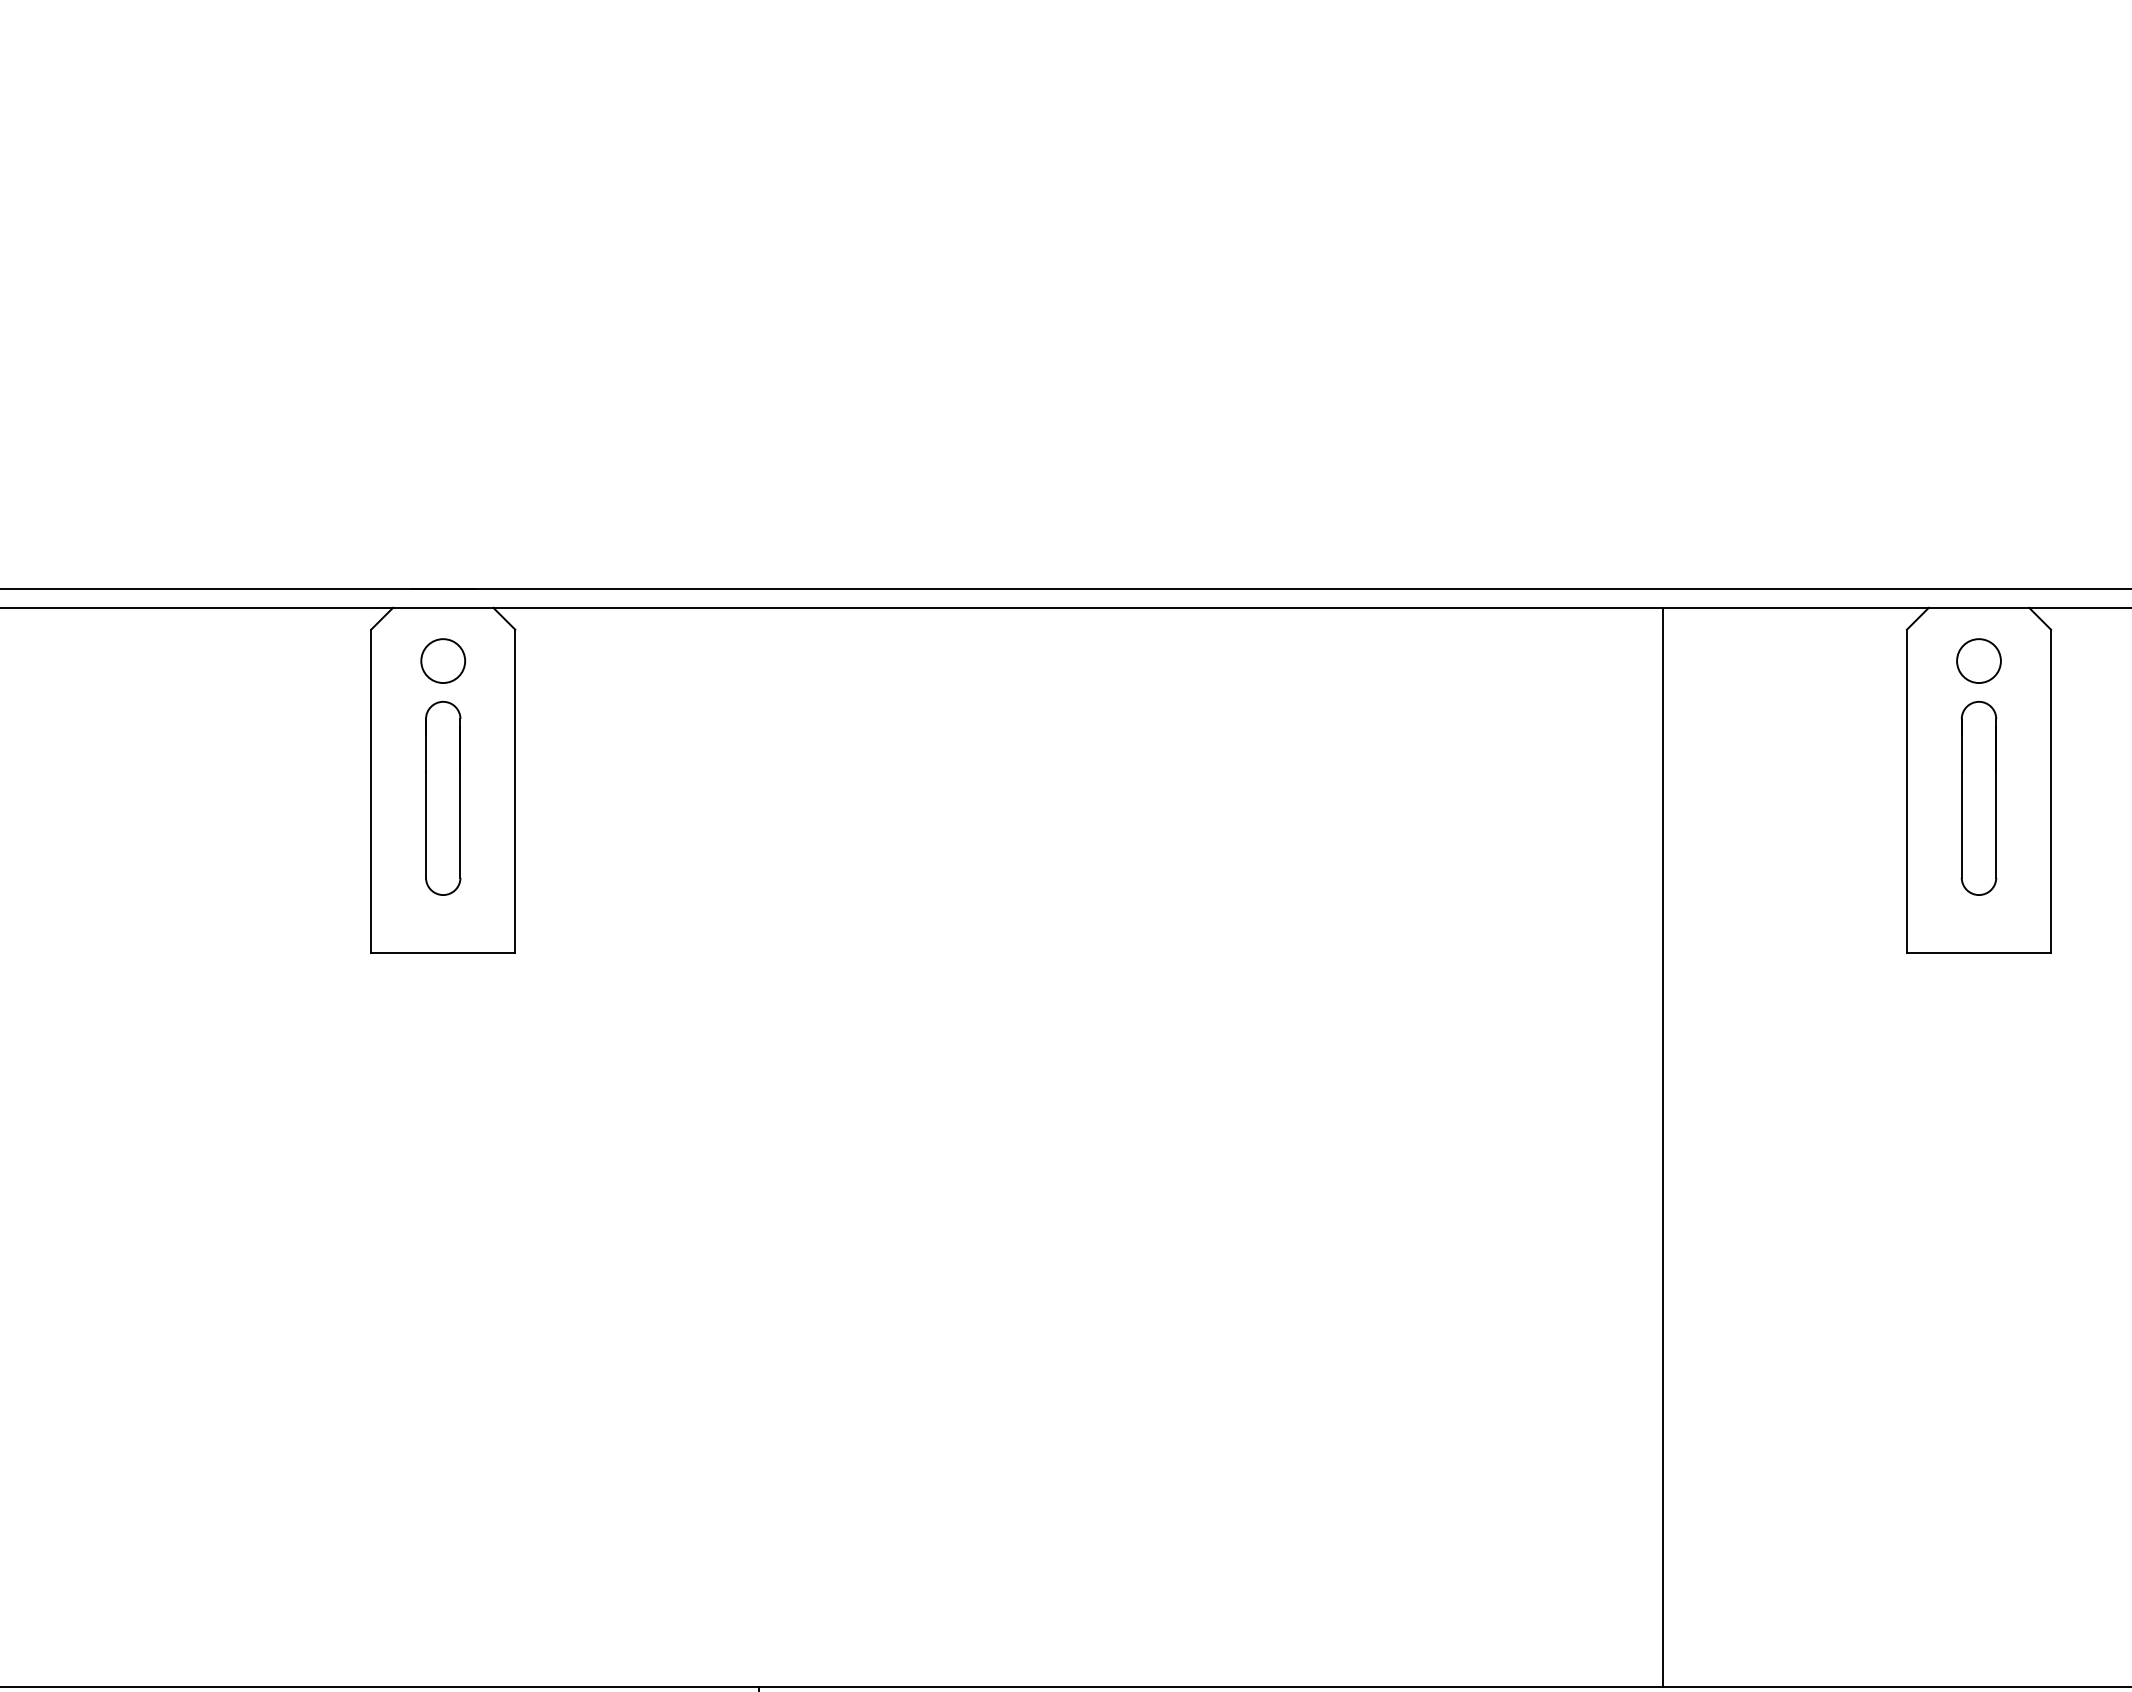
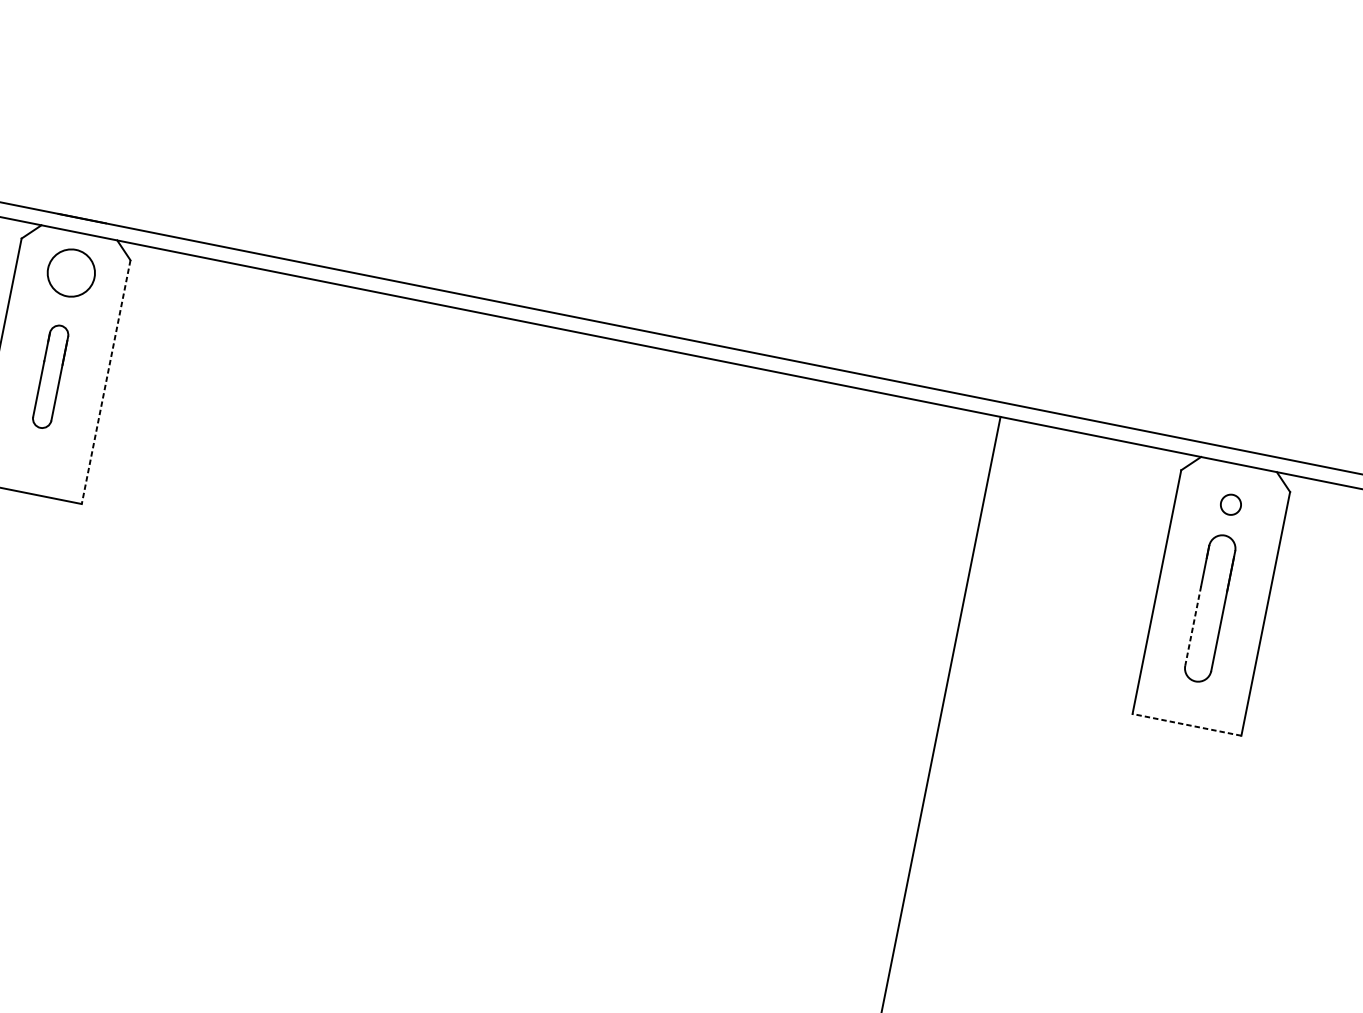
circle: (443, 661) -> (71, 273), size x1.4
circle: (1978, 661) -> (1230, 505), size x0.6
line: (515, 791) -> (106, 382), solid -> dashed
part: (443, 798) -> (50, 376), size x0.7
line: (1961, 825) -> (1192, 626), solid -> dashed
line: (1978, 952) -> (1186, 724), solid -> dashed

